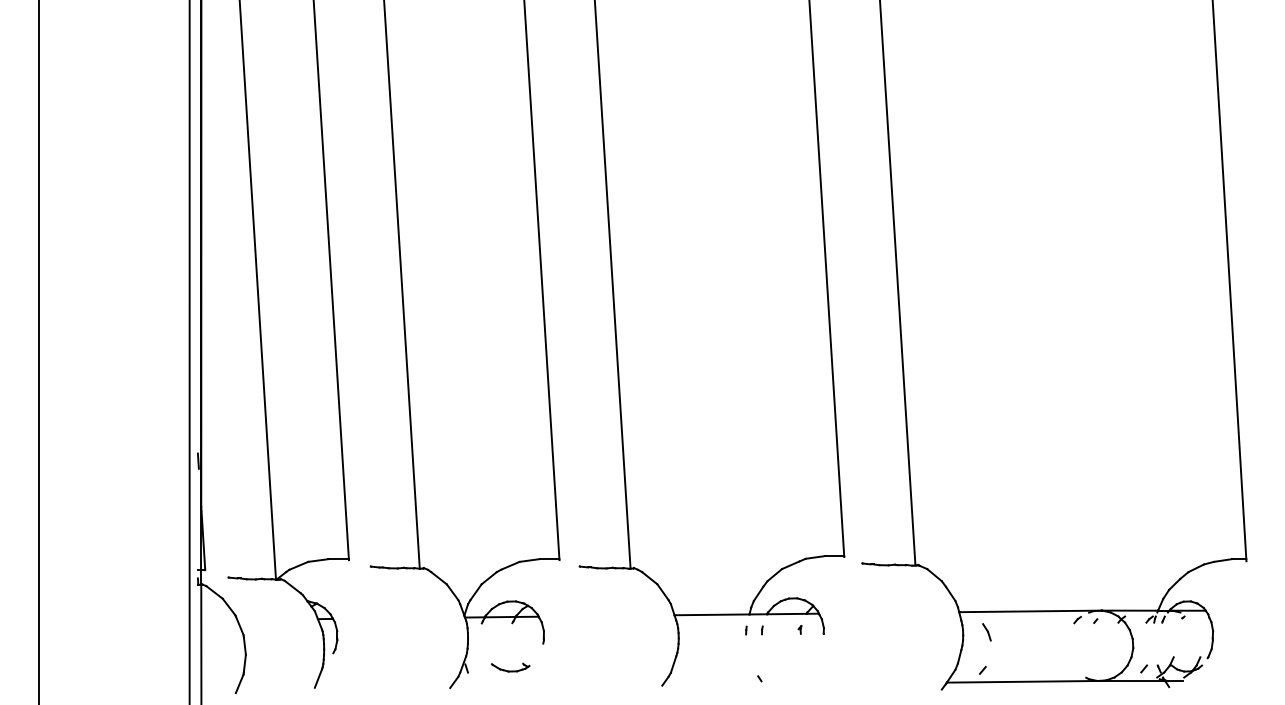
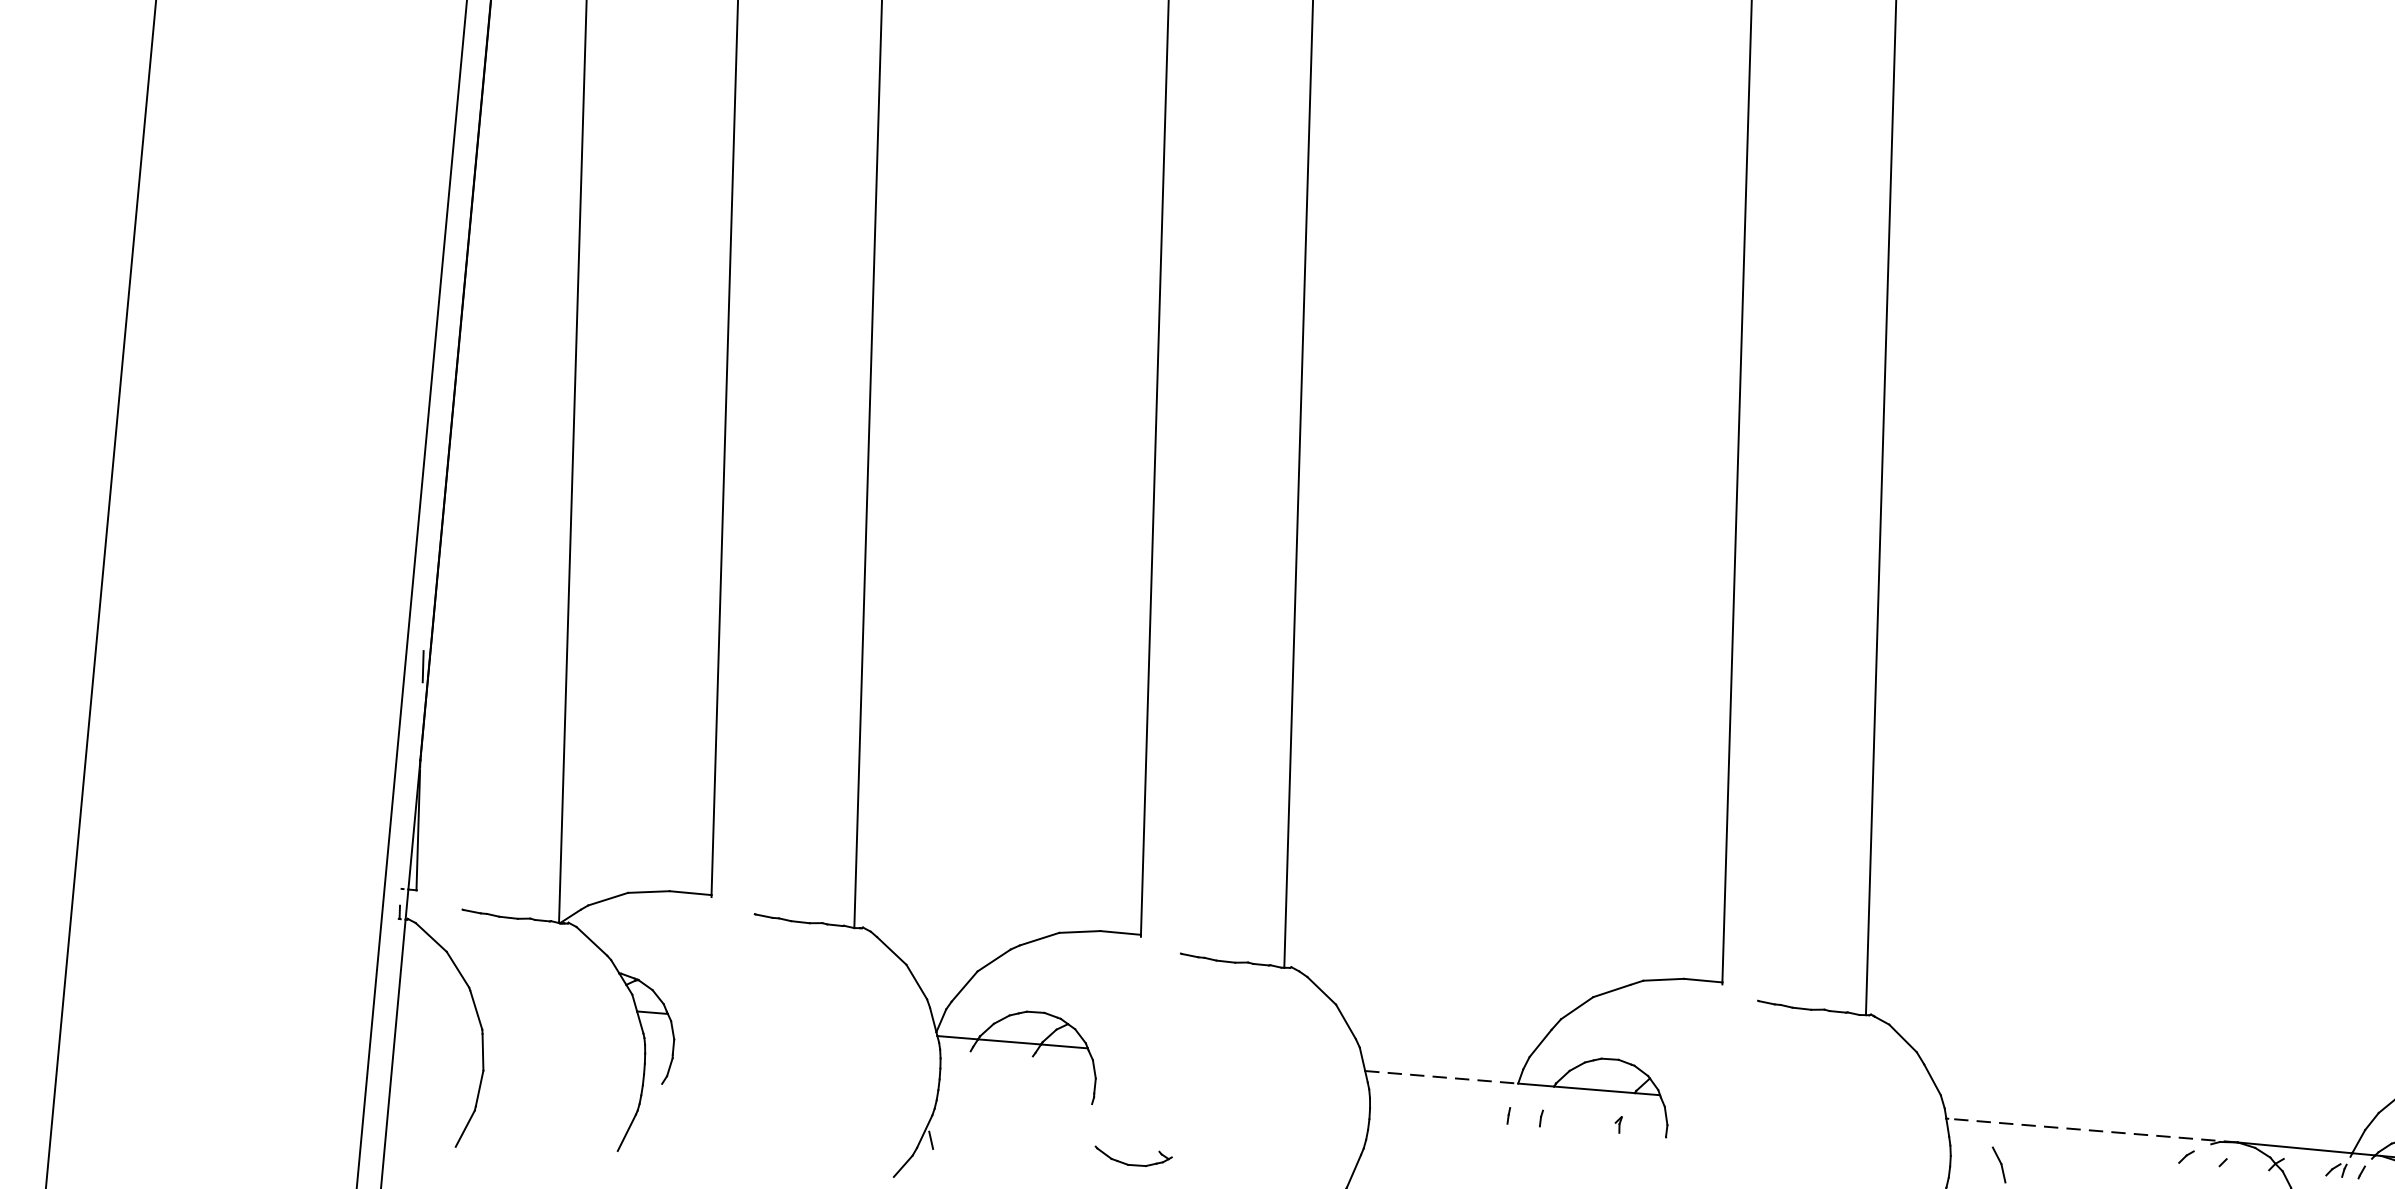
line: (1031, 611) -> (2093, 1130), solid -> dashed
line: (712, 614) -> (1442, 1076), solid -> dashed
part: (510, 667) -> (1132, 1156), moved

